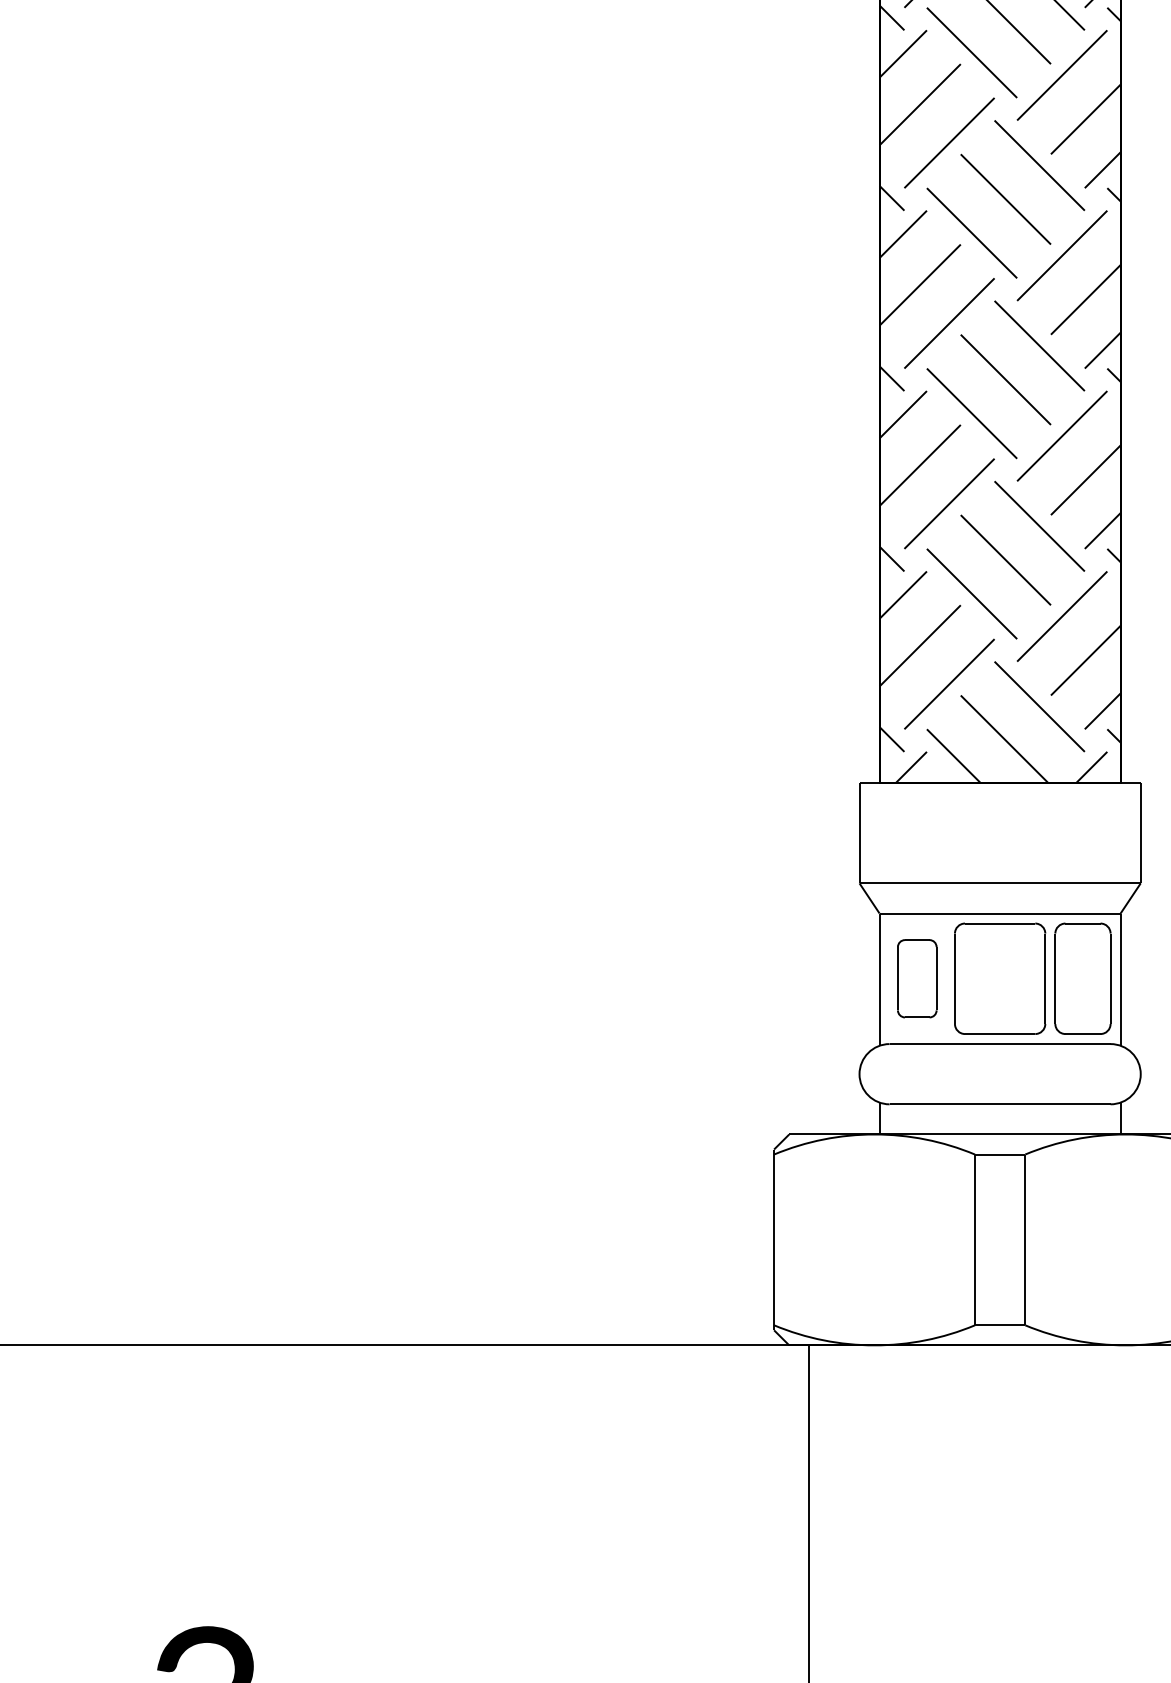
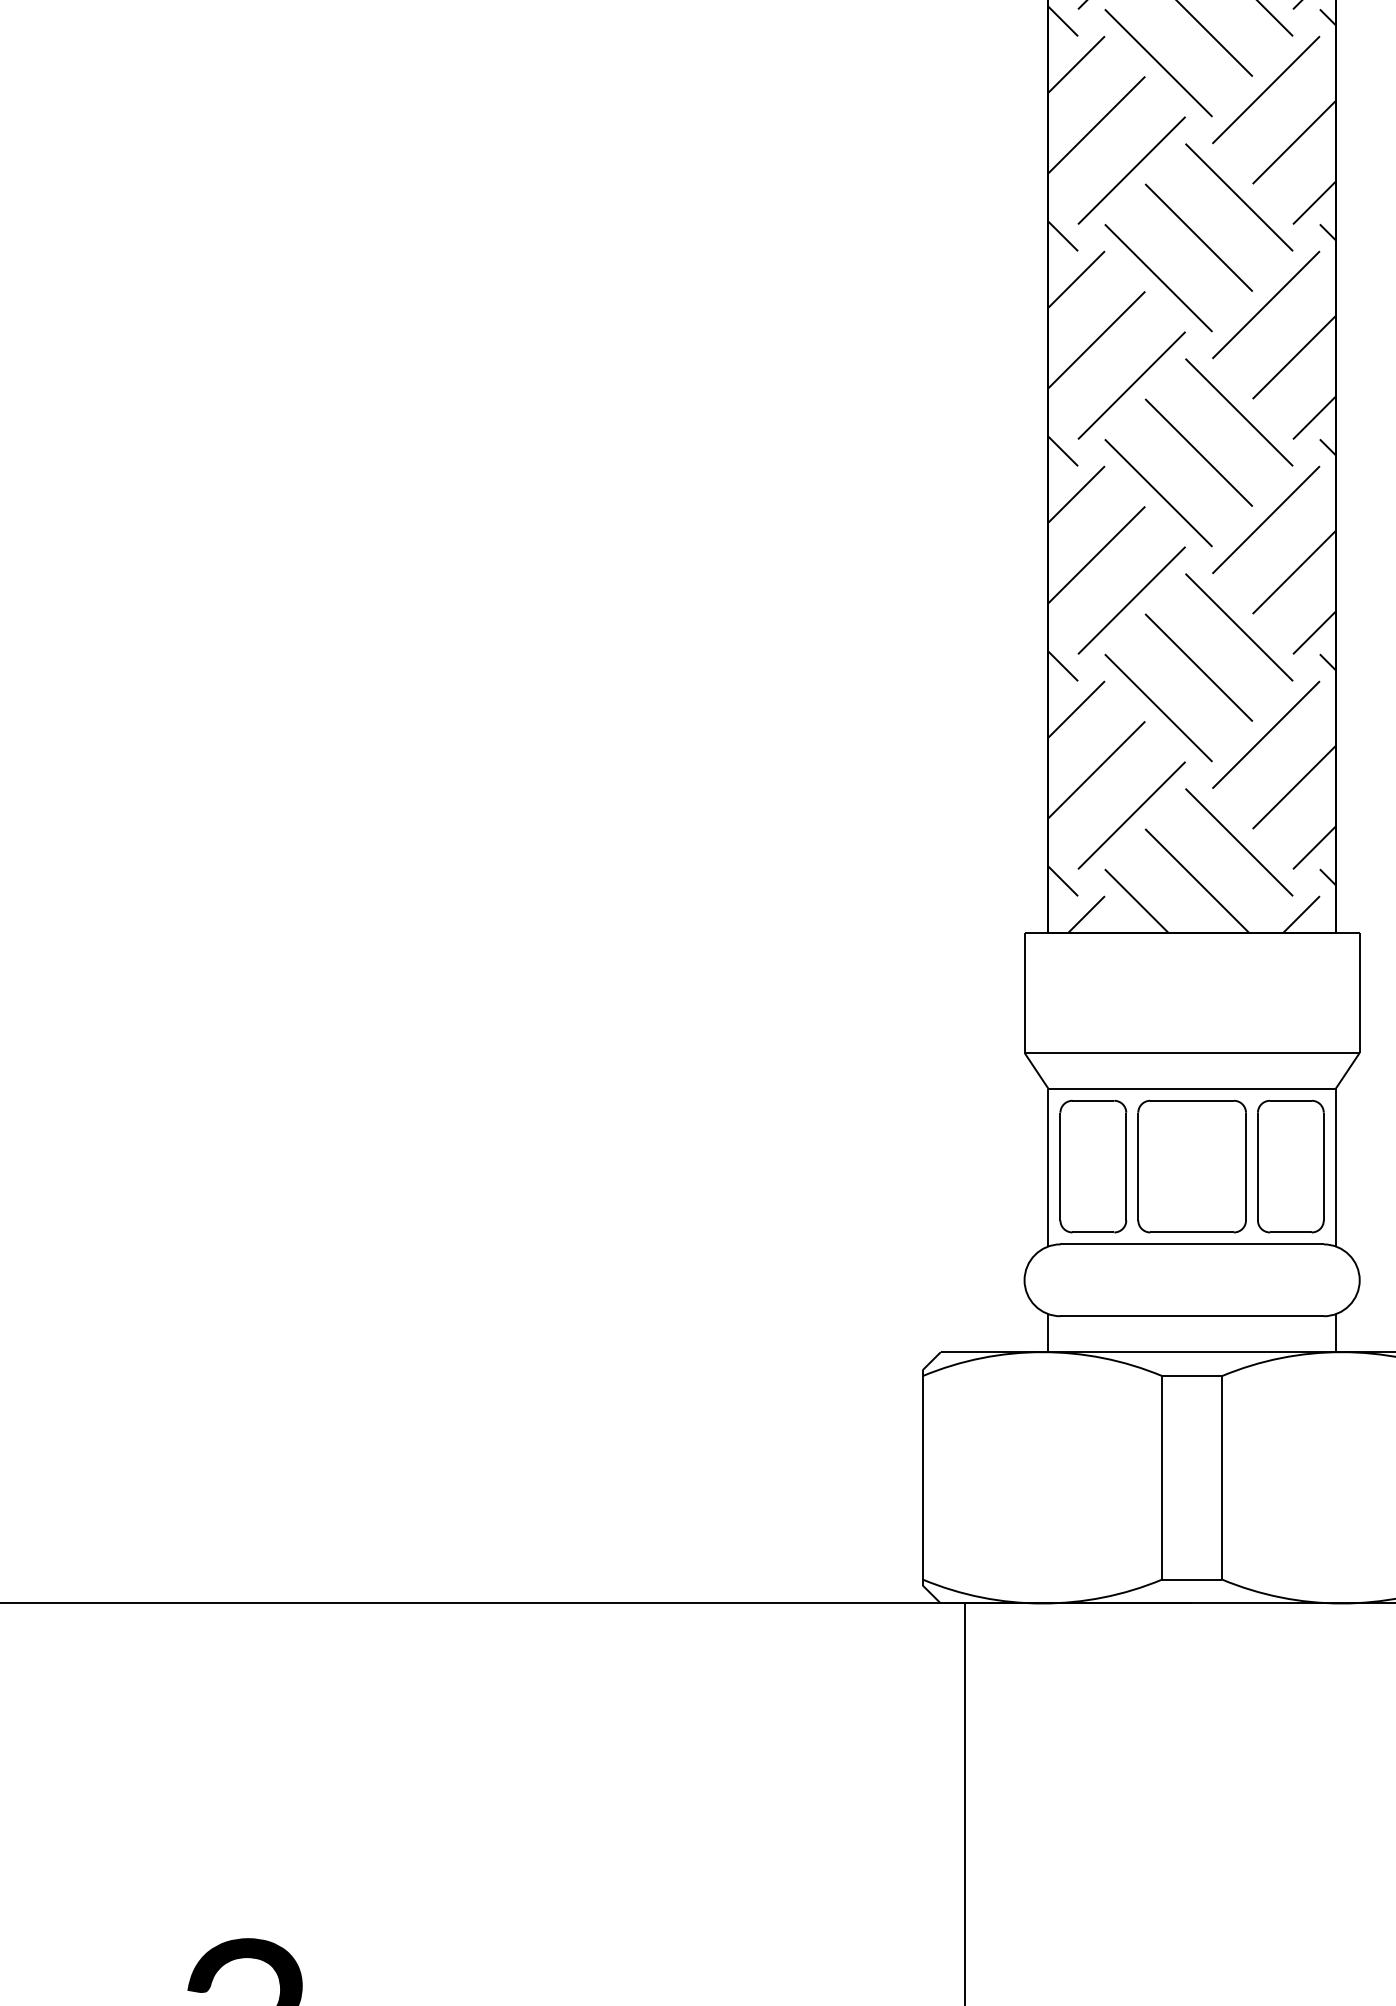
part: (917, 978) -> (1093, 1166), size x1.43

